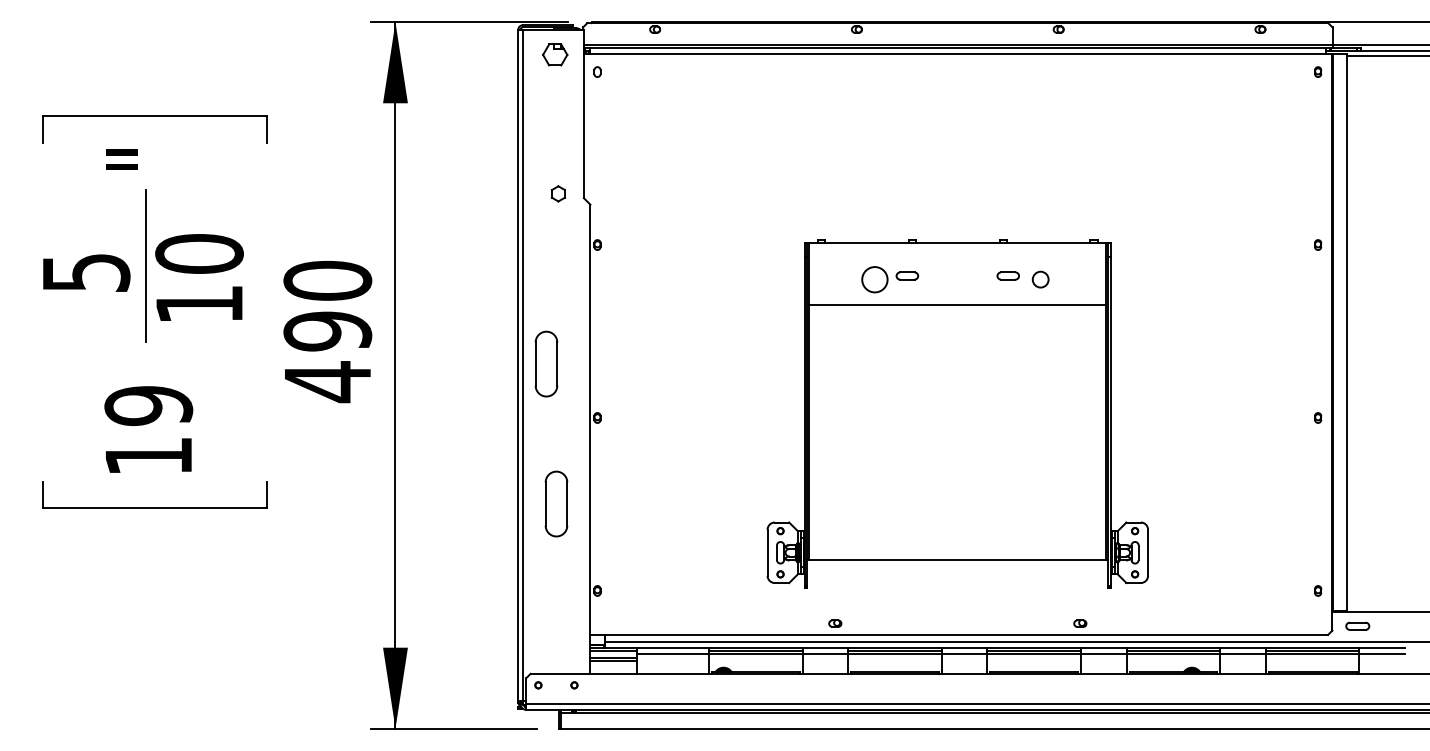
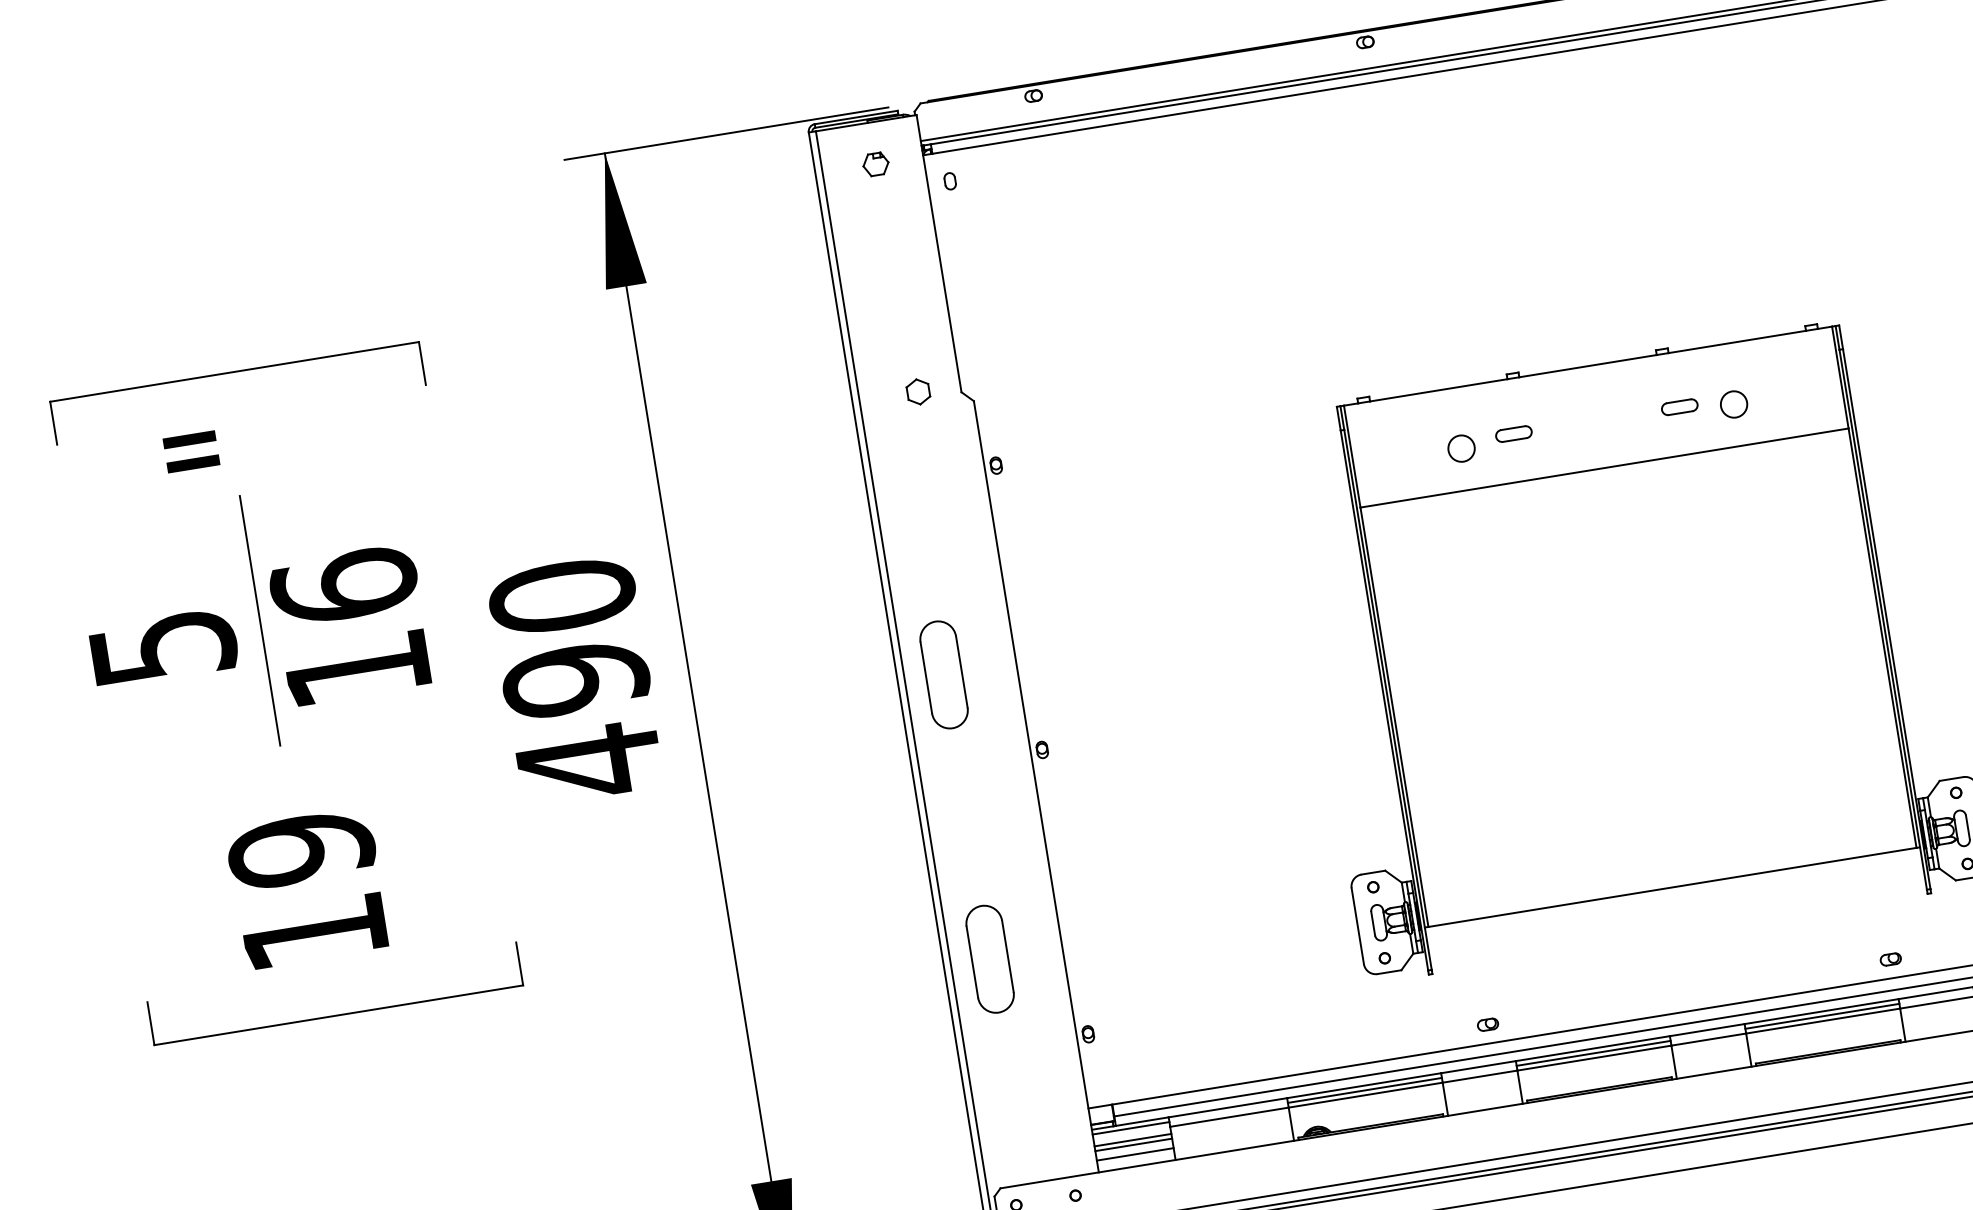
part: (554, 54) -> (874, 163), size x0.62
text: (199, 253) -> (344, 585), 10 -> 16
circle: (874, 279) -> (1460, 448), size x0.62
part: (556, 503) -> (990, 958), moved
line: (613, 666) -> (1134, 1154), added

